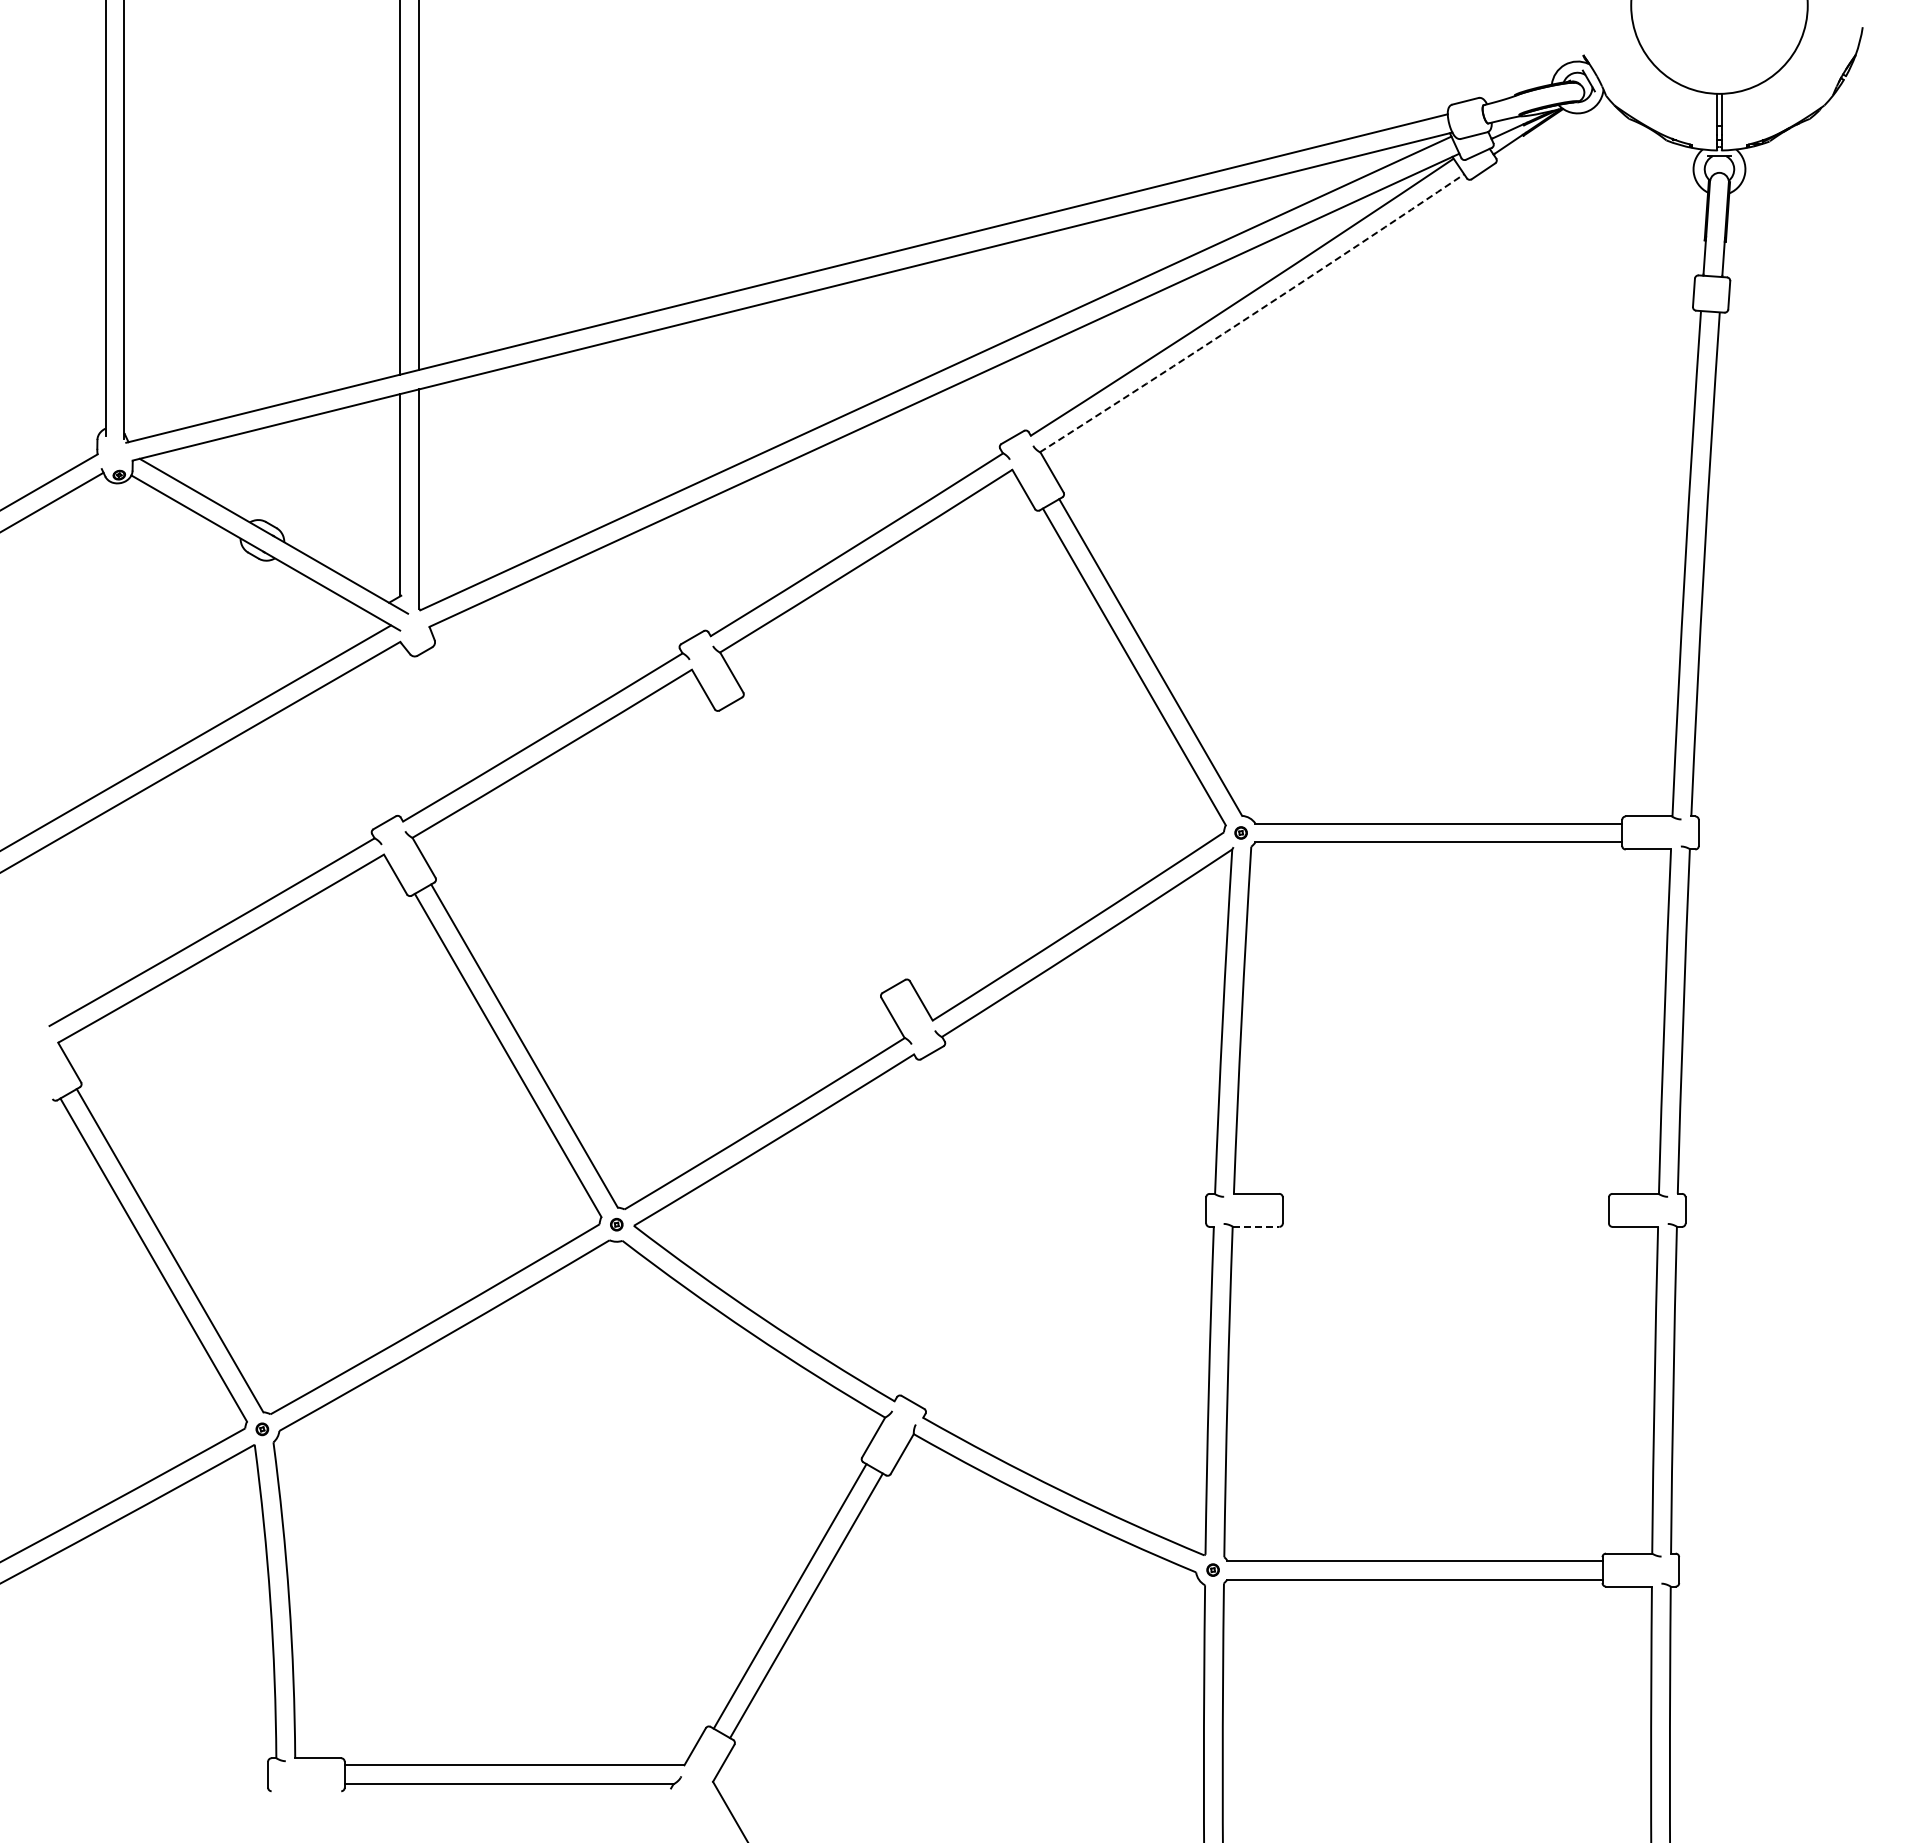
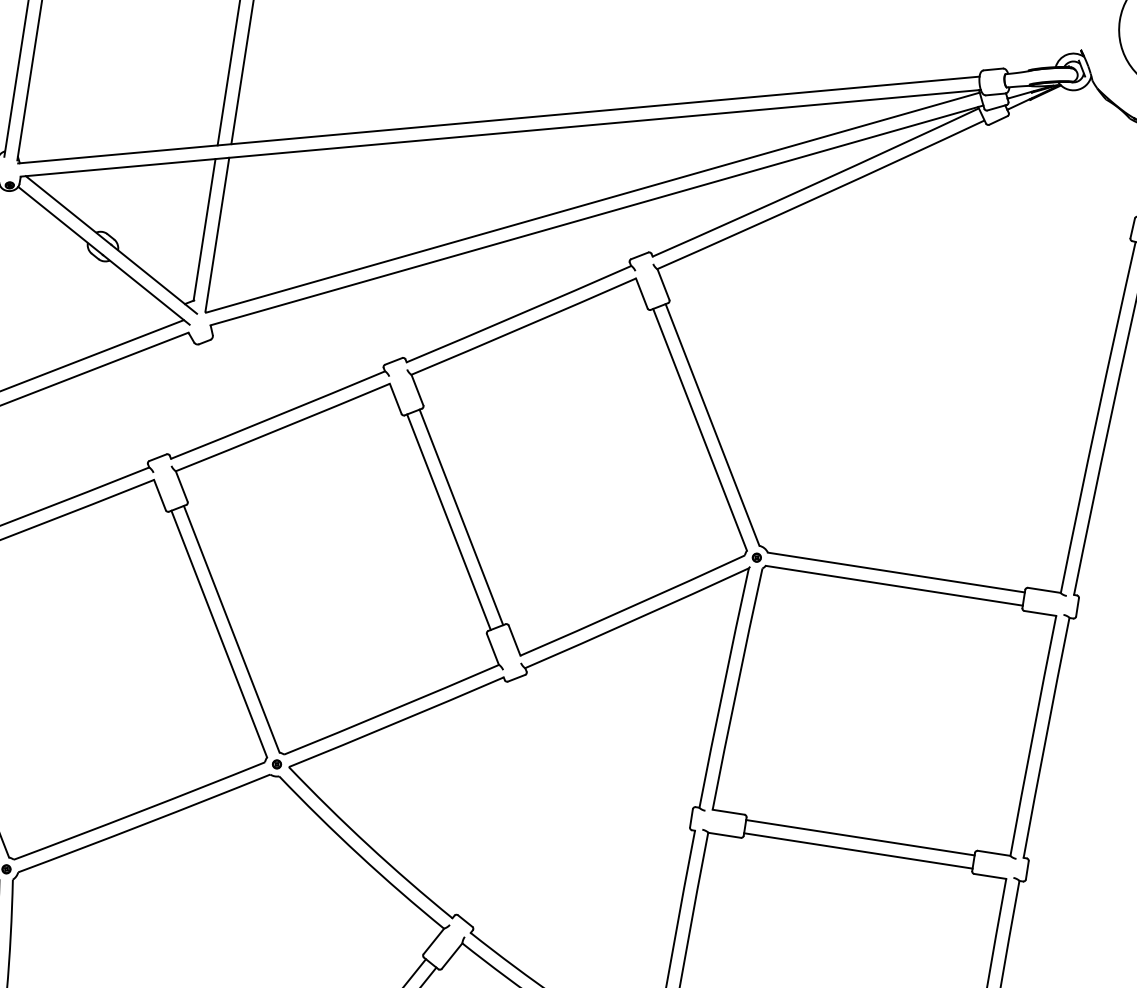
arc: (1252, 314) -> (821, 195), dashed -> solid
line: (820, 840) -> (461, 517), added
line: (803, 849) -> (448, 521), added
line: (1445, 1200) -> (860, 837), added
line: (1445, 1219) -> (858, 850), added
line: (1256, 1226) -> (724, 835), dashed -> solid

